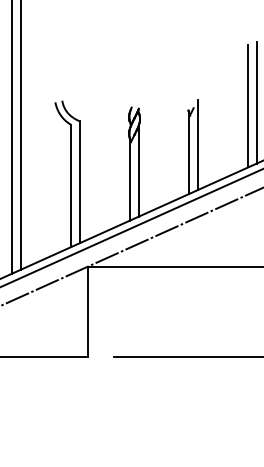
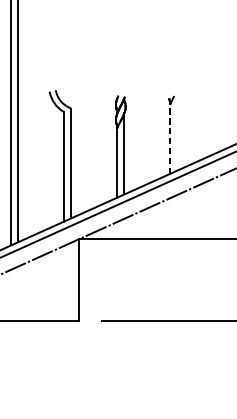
line: (256, 102) -> (230, 91), removed
line: (248, 106) -> (223, 95), removed
line: (197, 144) -> (177, 129), removed
line: (189, 153) -> (170, 137), solid -> dashed

